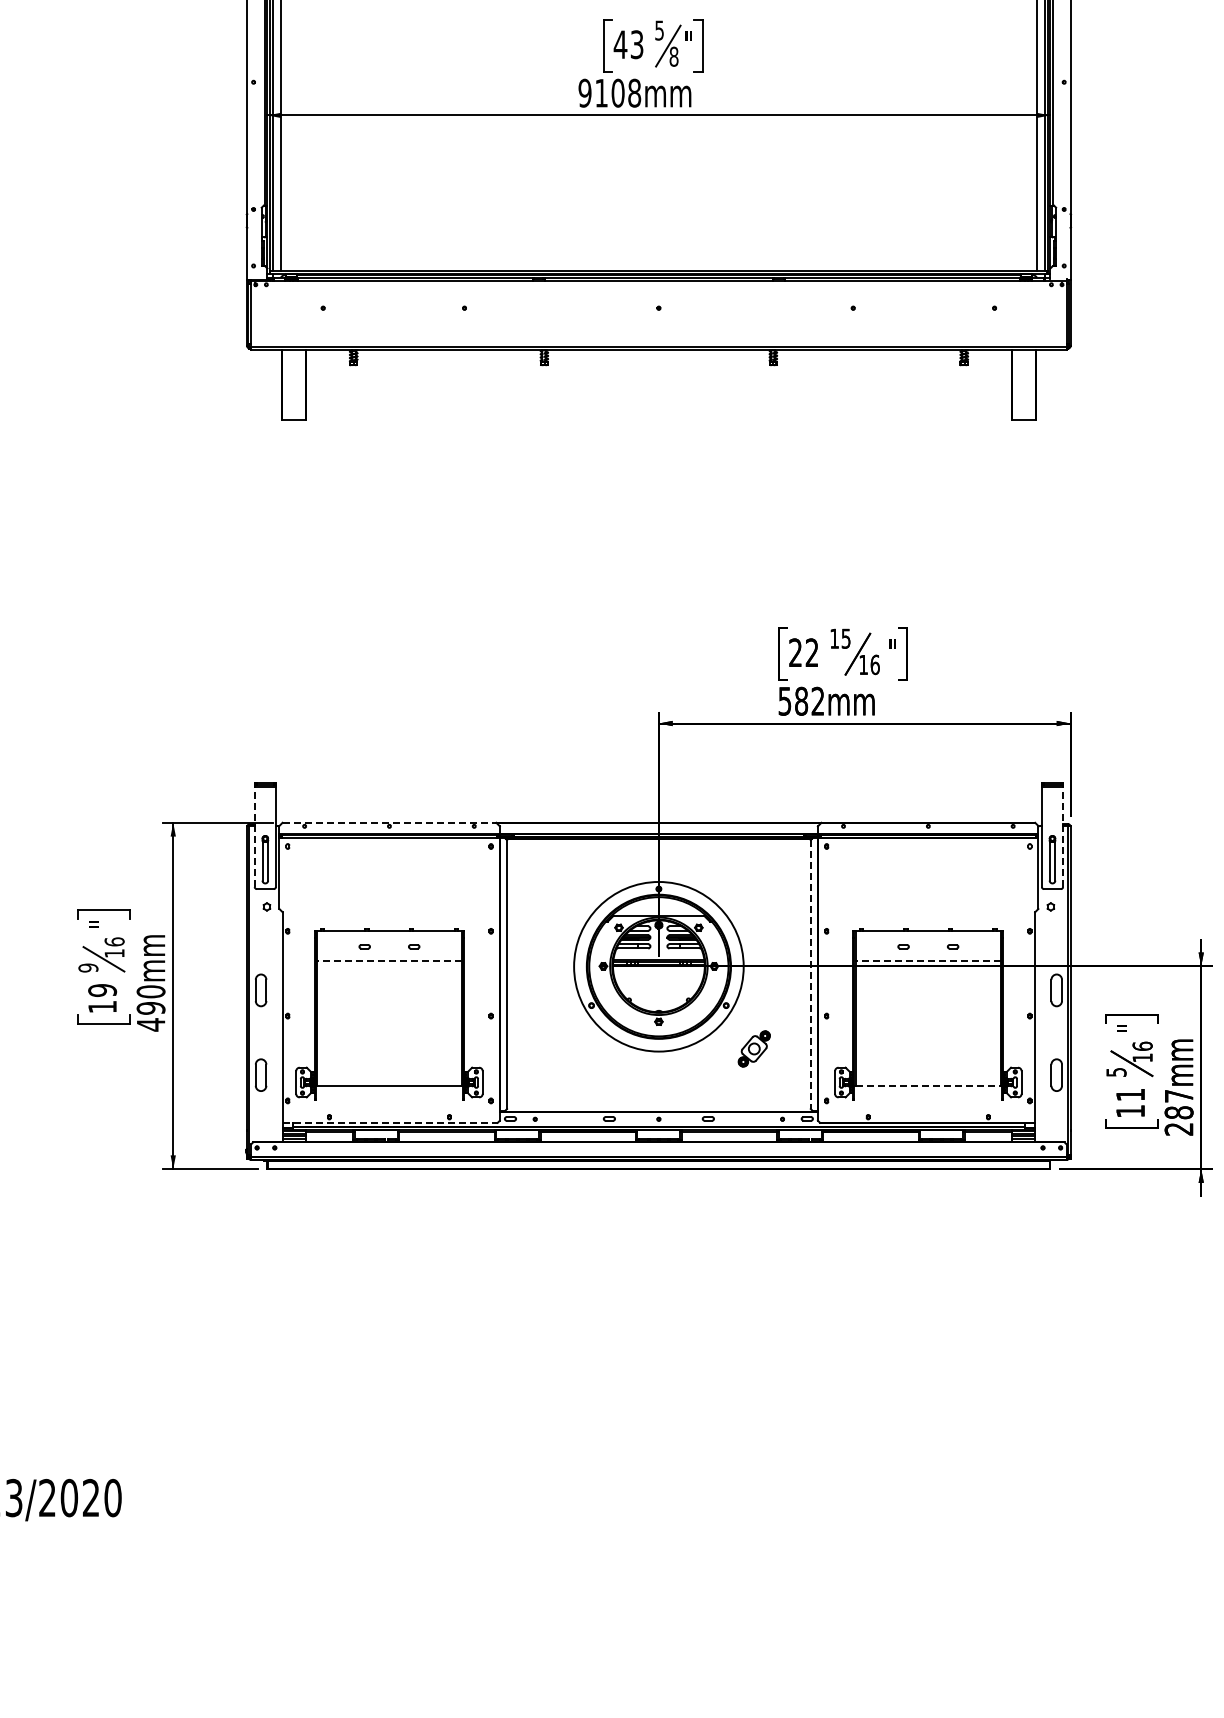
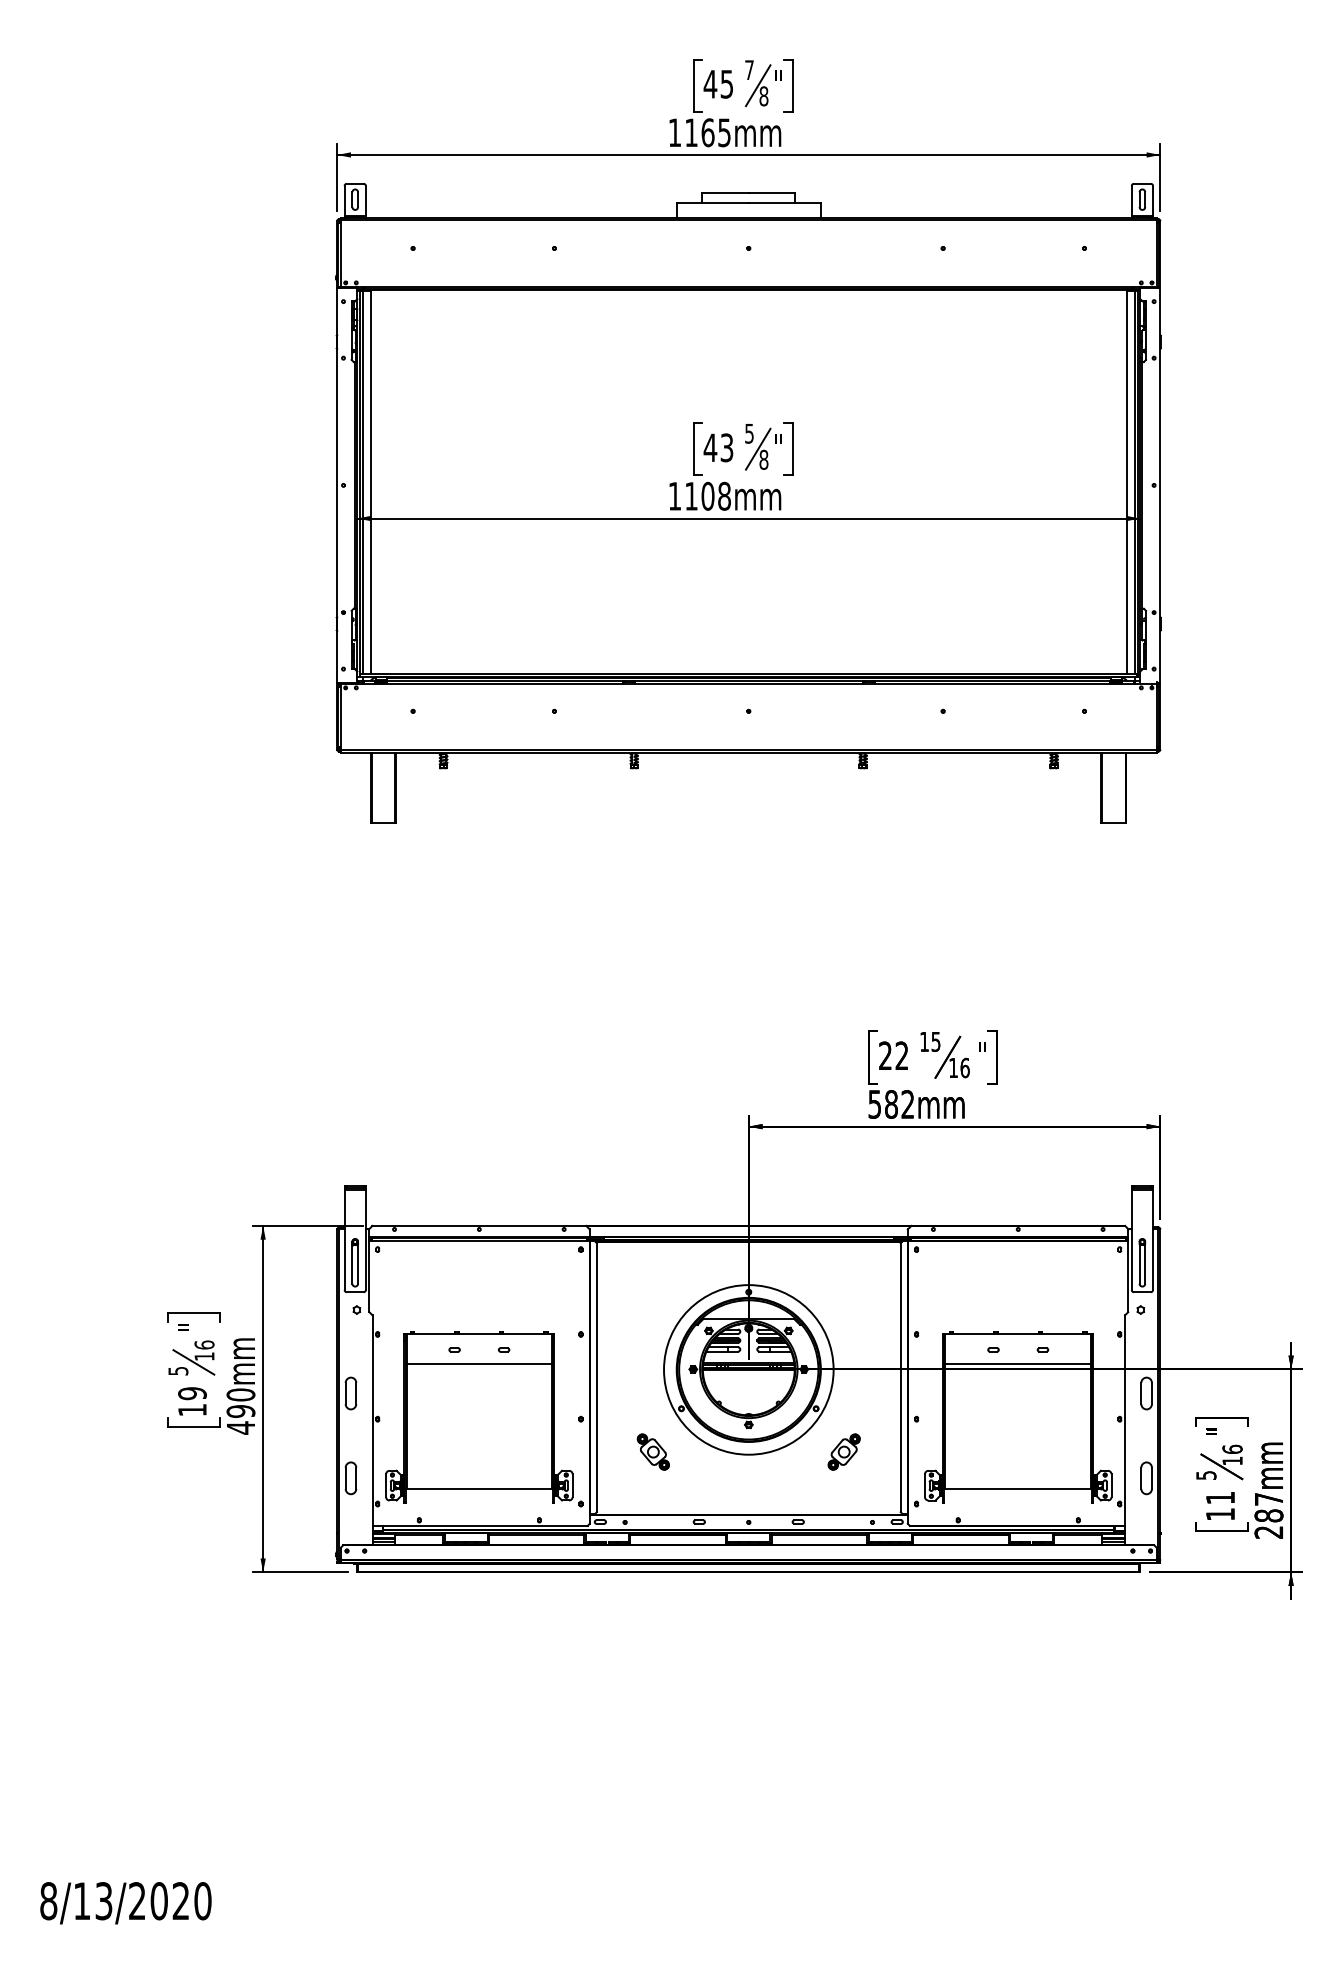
text: (584, 92) -> (674, 495), 9108mm -> 1108mm
line: (389, 822) -> (479, 1225), dashed -> solid
line: (254, 836) -> (344, 1239), dashed -> solid
line: (1063, 836) -> (1153, 1239), dashed -> solid
line: (389, 961) -> (479, 1364), dashed -> solid
line: (928, 961) -> (1018, 1364), dashed -> solid
text: (88, 967) -> (178, 1370), 9 -> 5
line: (810, 975) -> (900, 1378), dashed -> solid
part: (562, 1048) -> (652, 1451), added
line: (928, 1086) -> (1018, 1489), dashed -> solid
line: (390, 1122) -> (480, 1525), dashed -> solid

